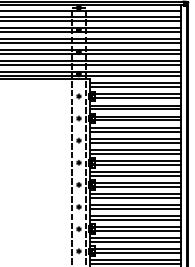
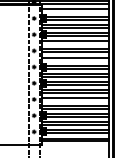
line: (135, 87) -> (75, 11), removed
line: (135, 131) -> (75, 44), removed
line: (135, 153) -> (75, 60), removed
line: (135, 208) -> (75, 100), removed

